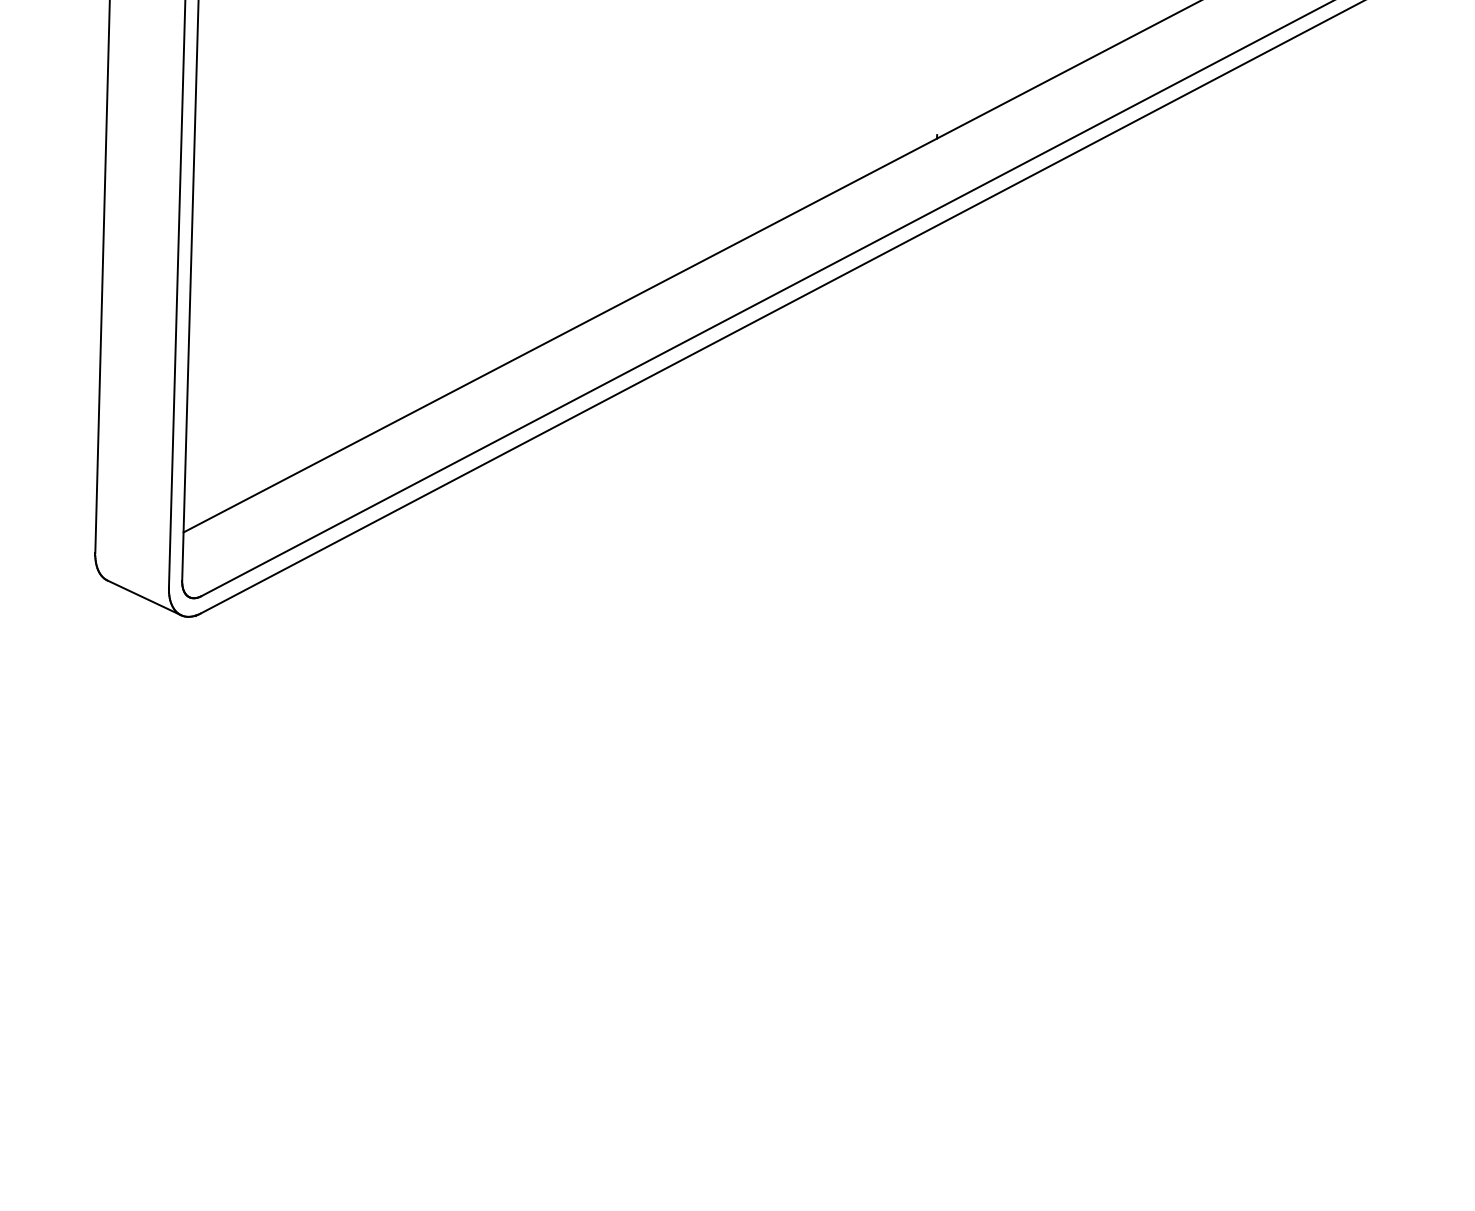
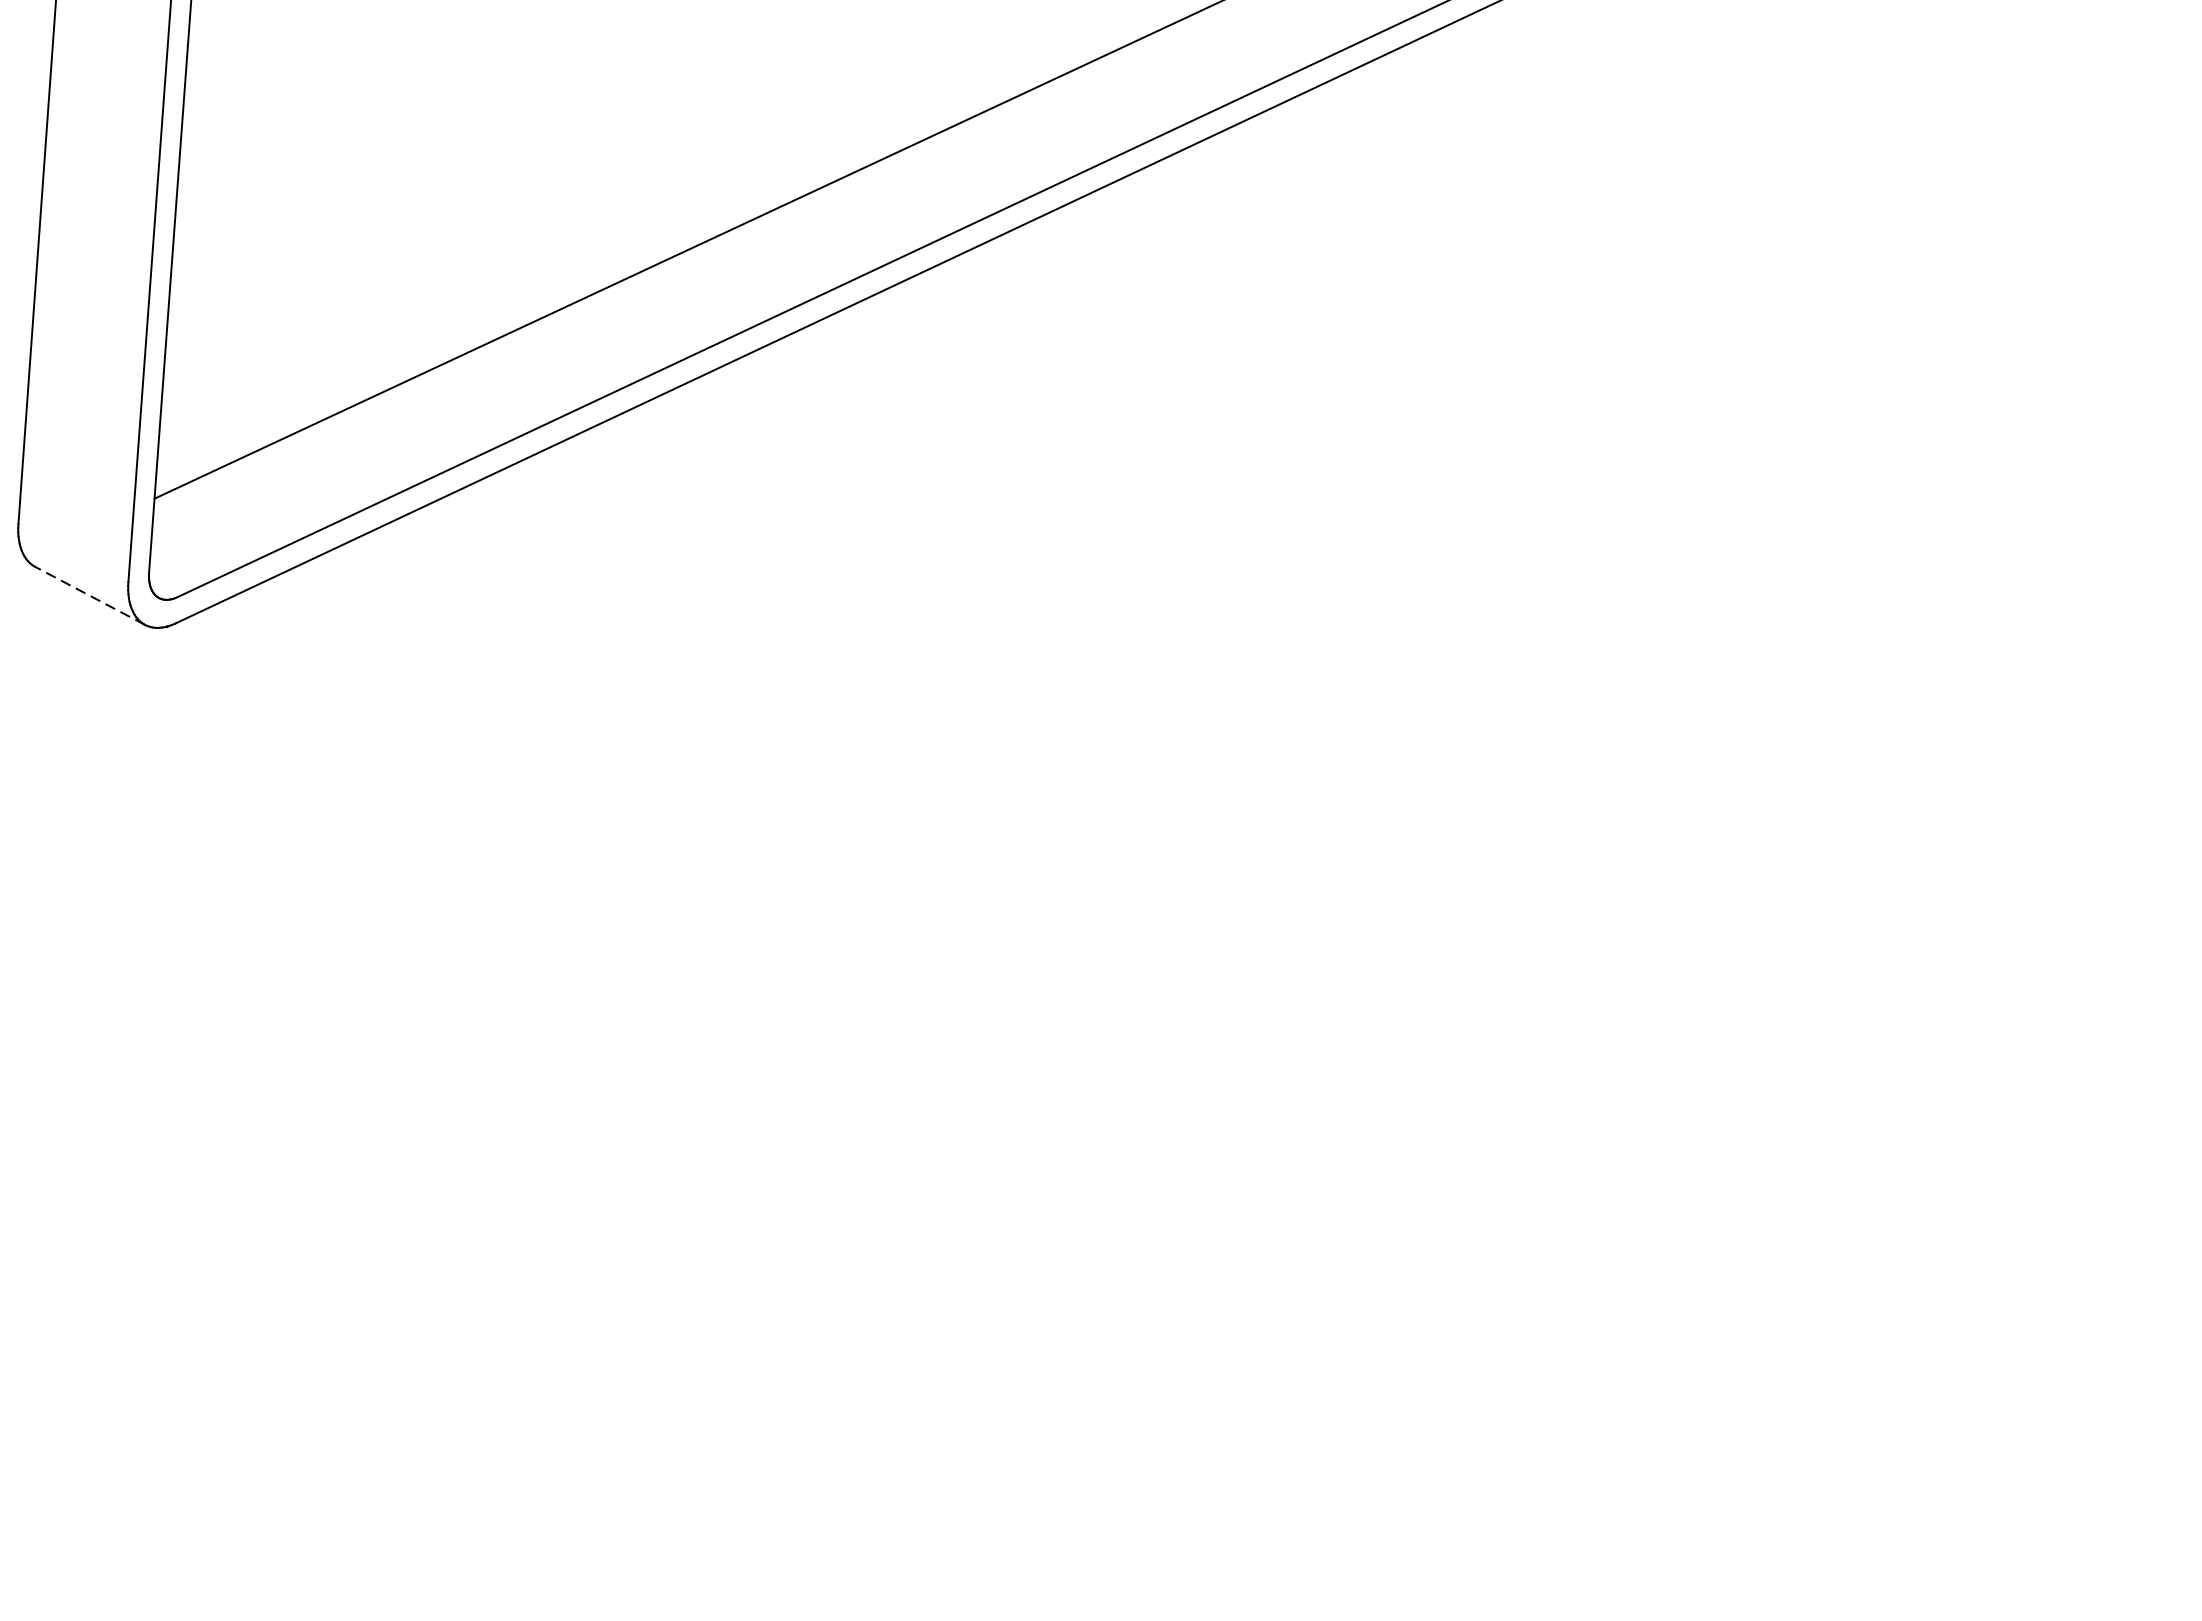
line: (144, 597) -> (90, 595), solid -> dashed

